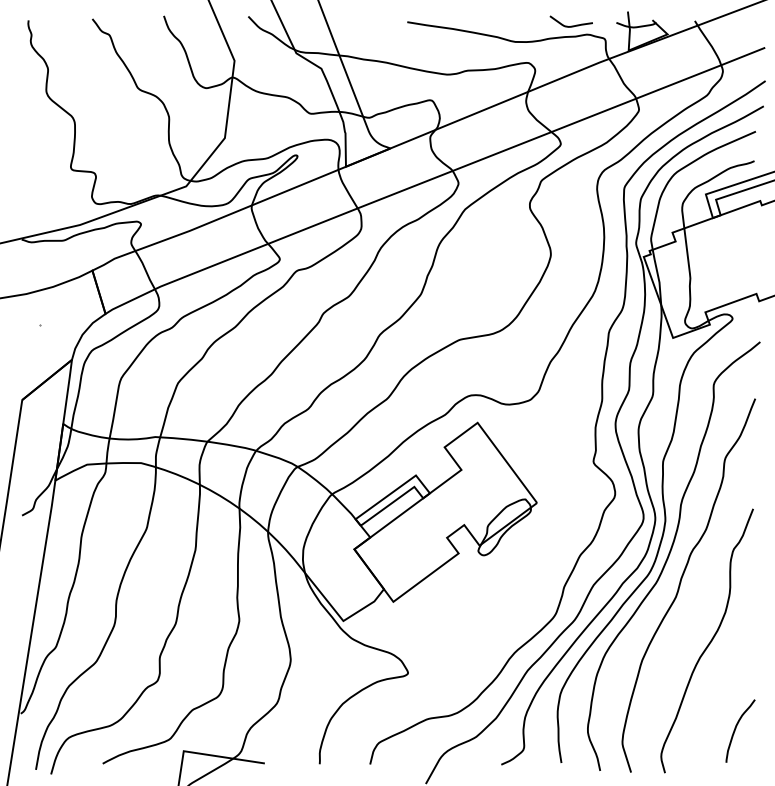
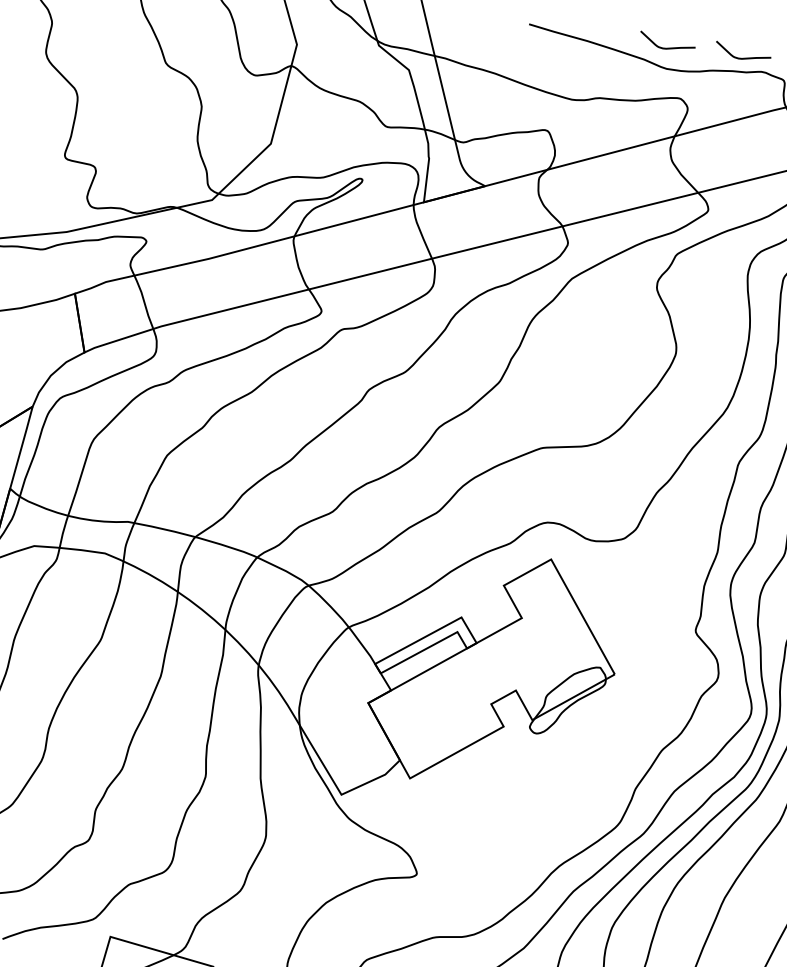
curve: (513, 25) -> (667, 47), added

